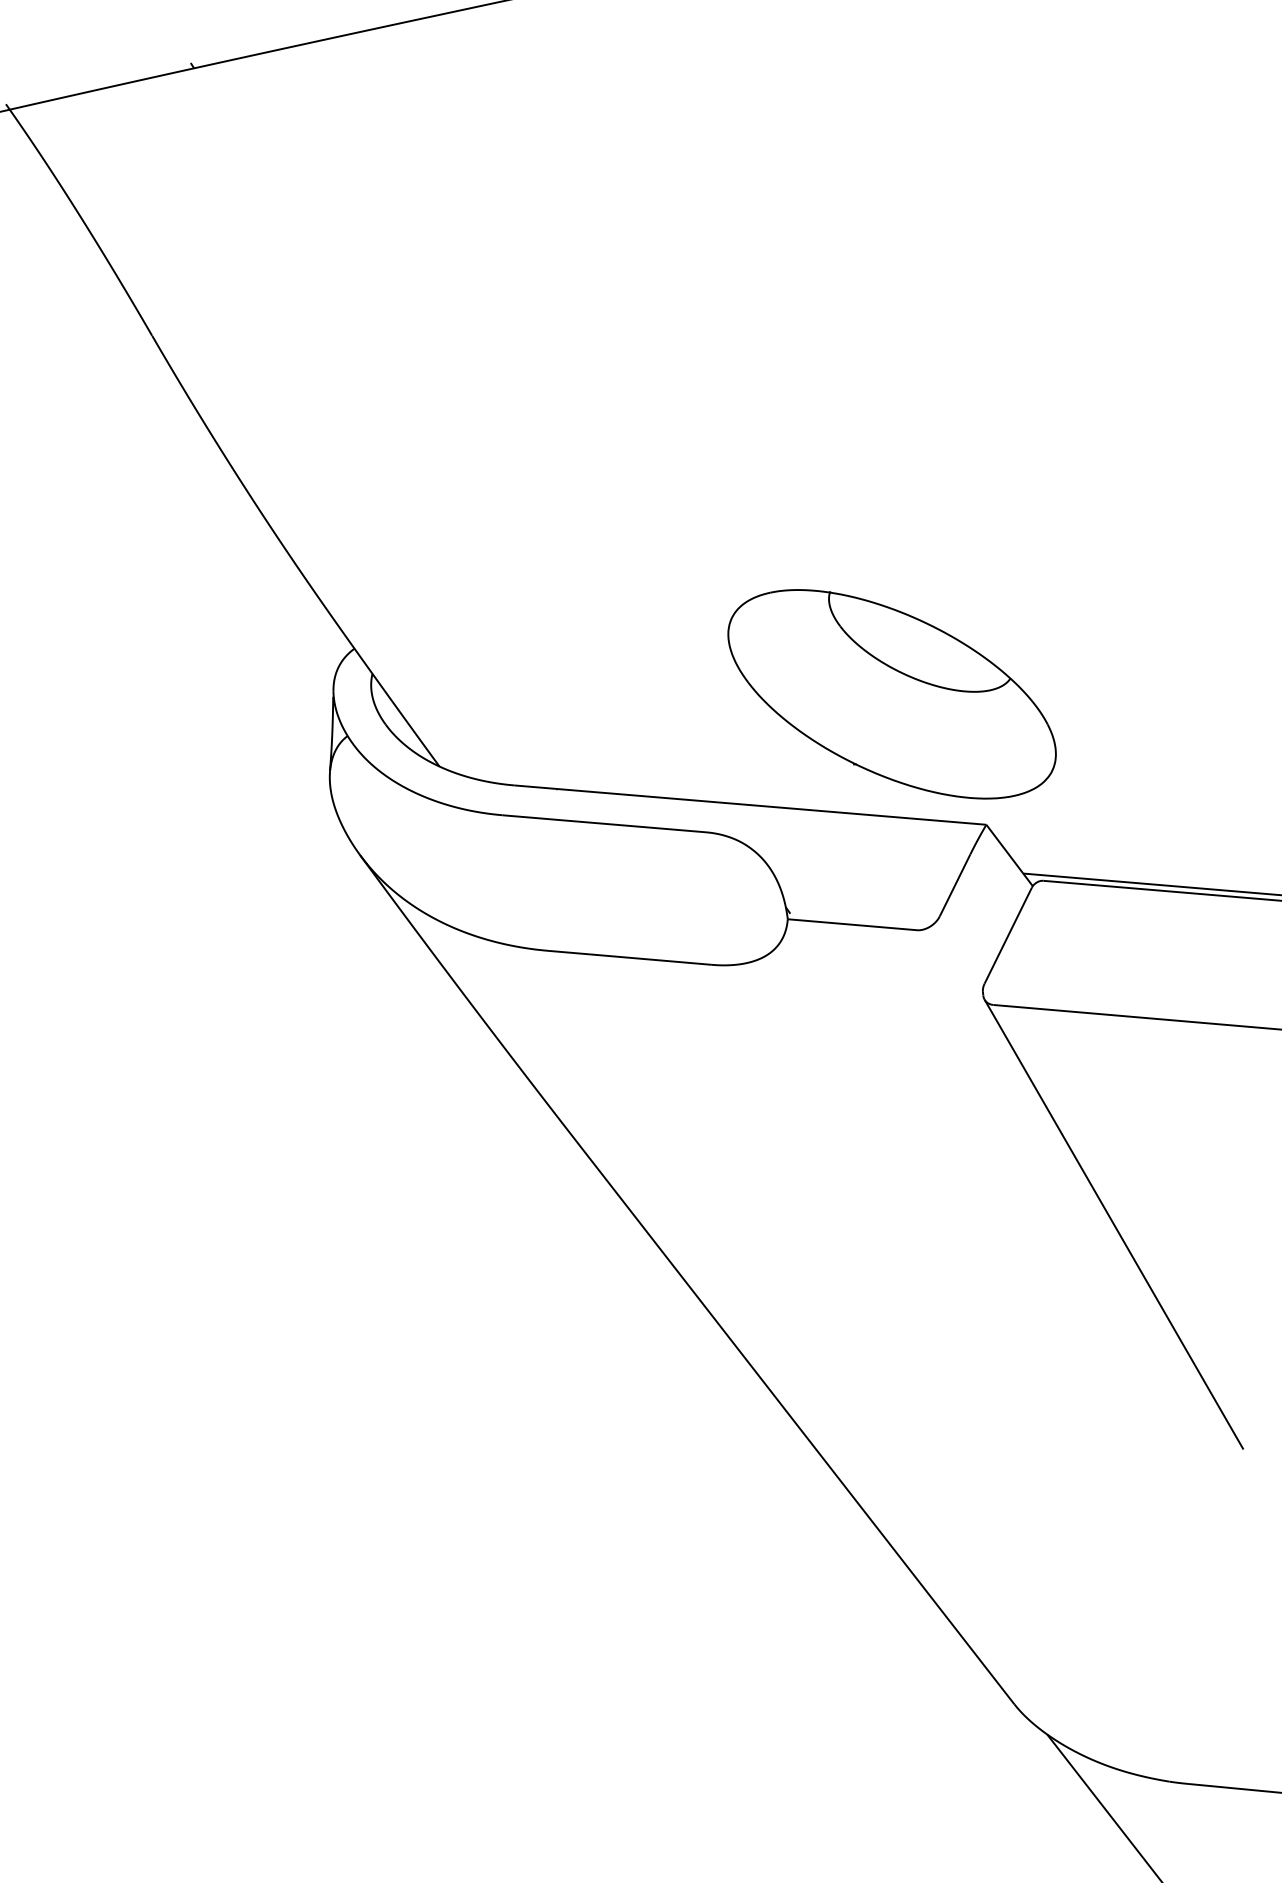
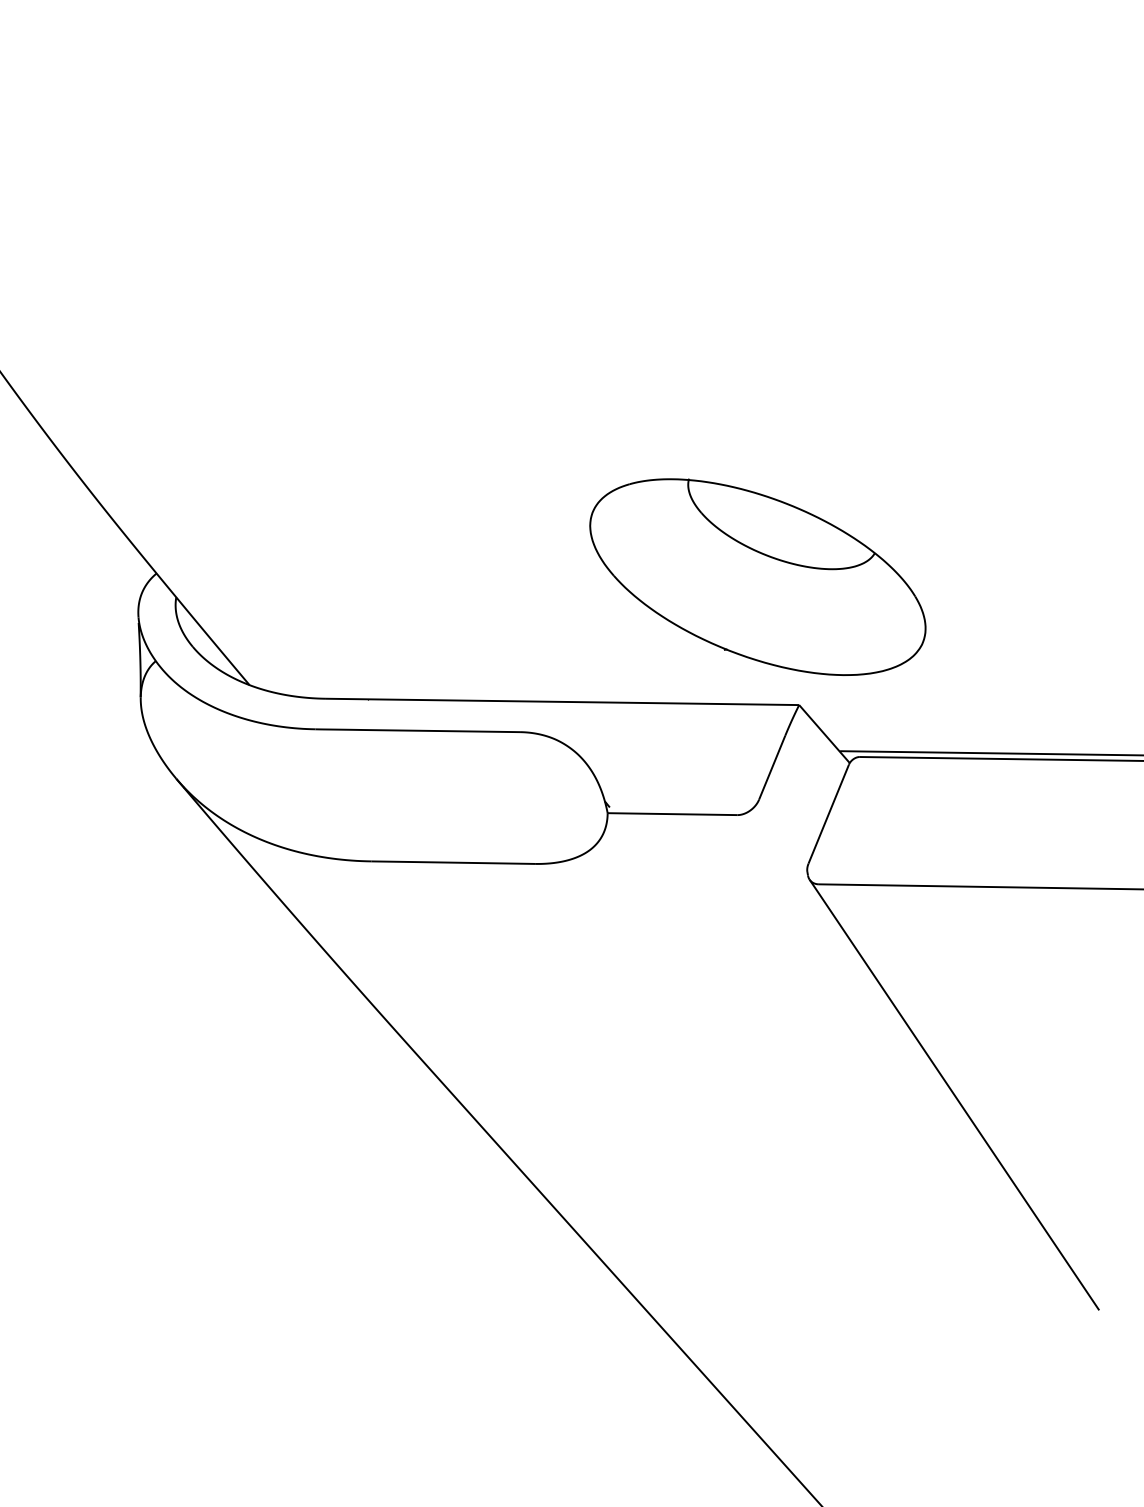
part: (891, 694) -> (757, 577), moved

